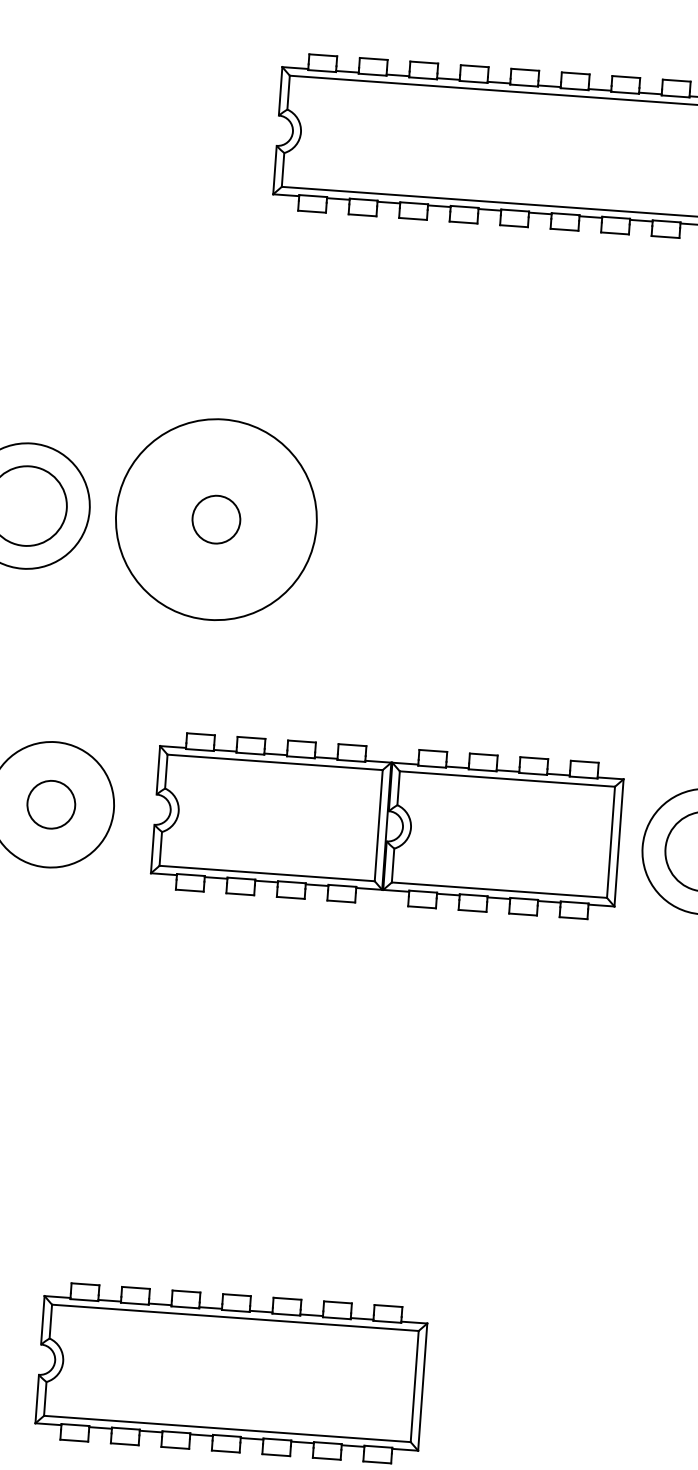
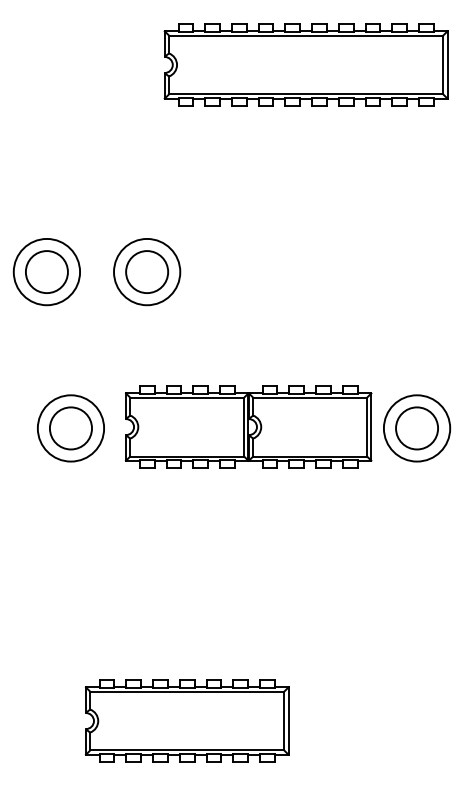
circle: (217, 518) -> (147, 271), size x0.62
circle: (217, 520) -> (147, 272), size x1.67
circle: (50, 804) -> (70, 428), size x1.67

